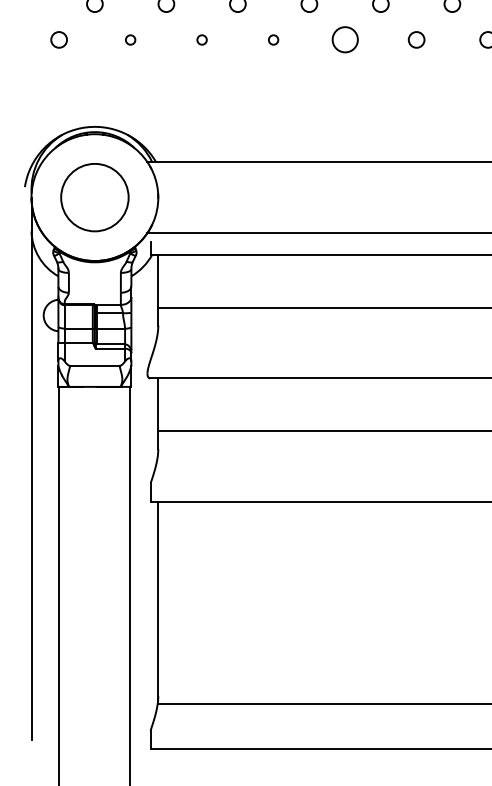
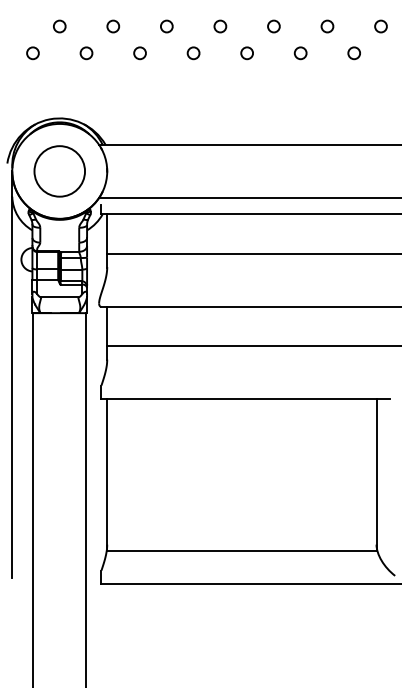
circle: (130, 40) -> (86, 53), size x1.67
circle: (201, 40) -> (139, 53), size x1.67
circle: (273, 40) -> (193, 53), size x1.67
circle: (344, 40) -> (246, 53), size x0.62

